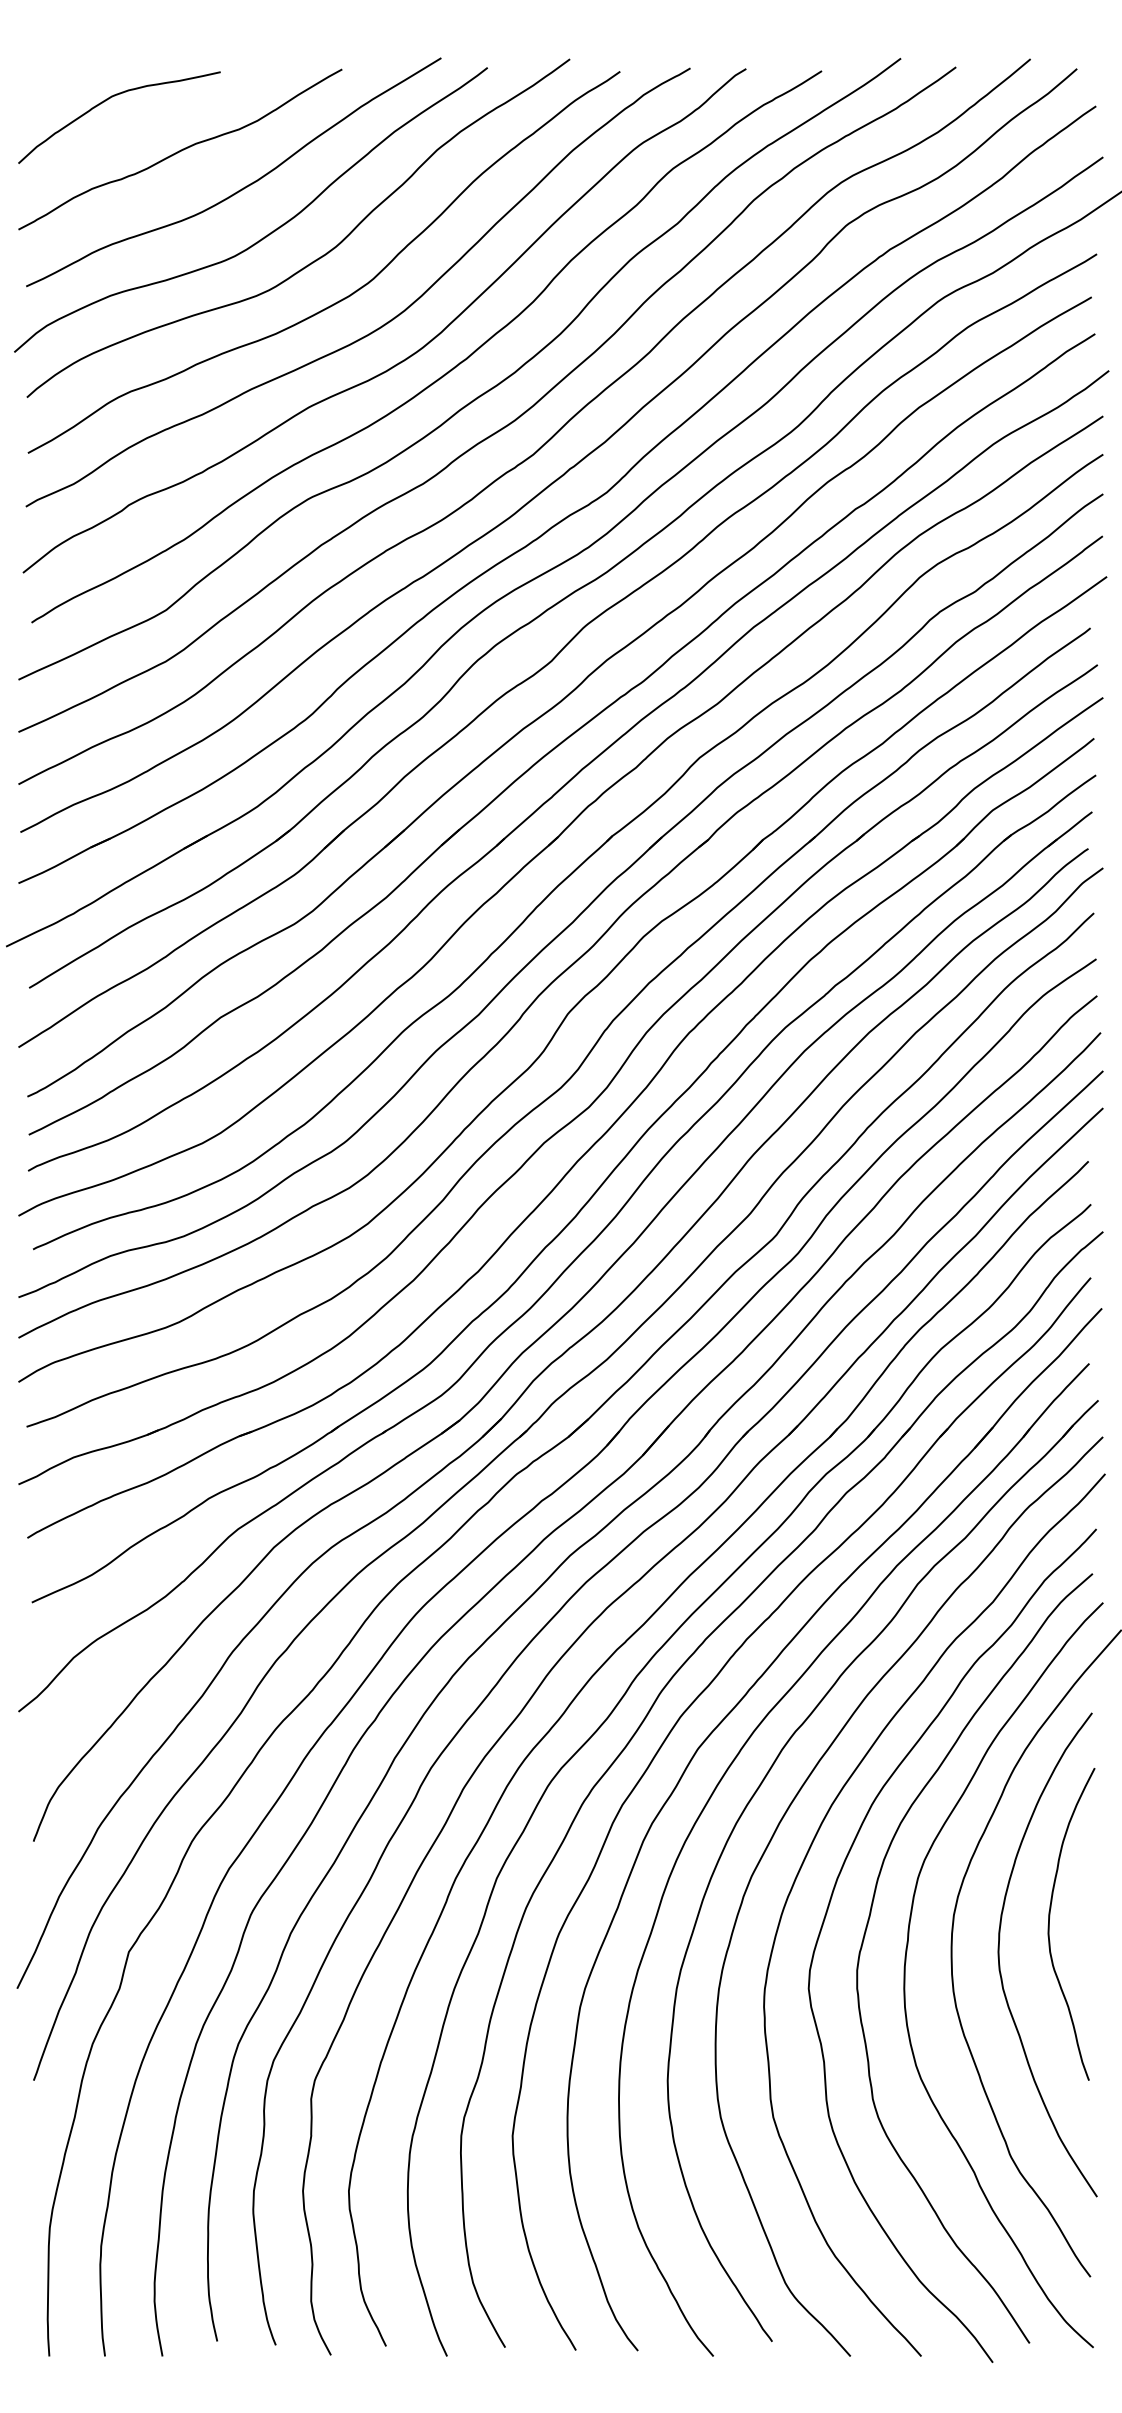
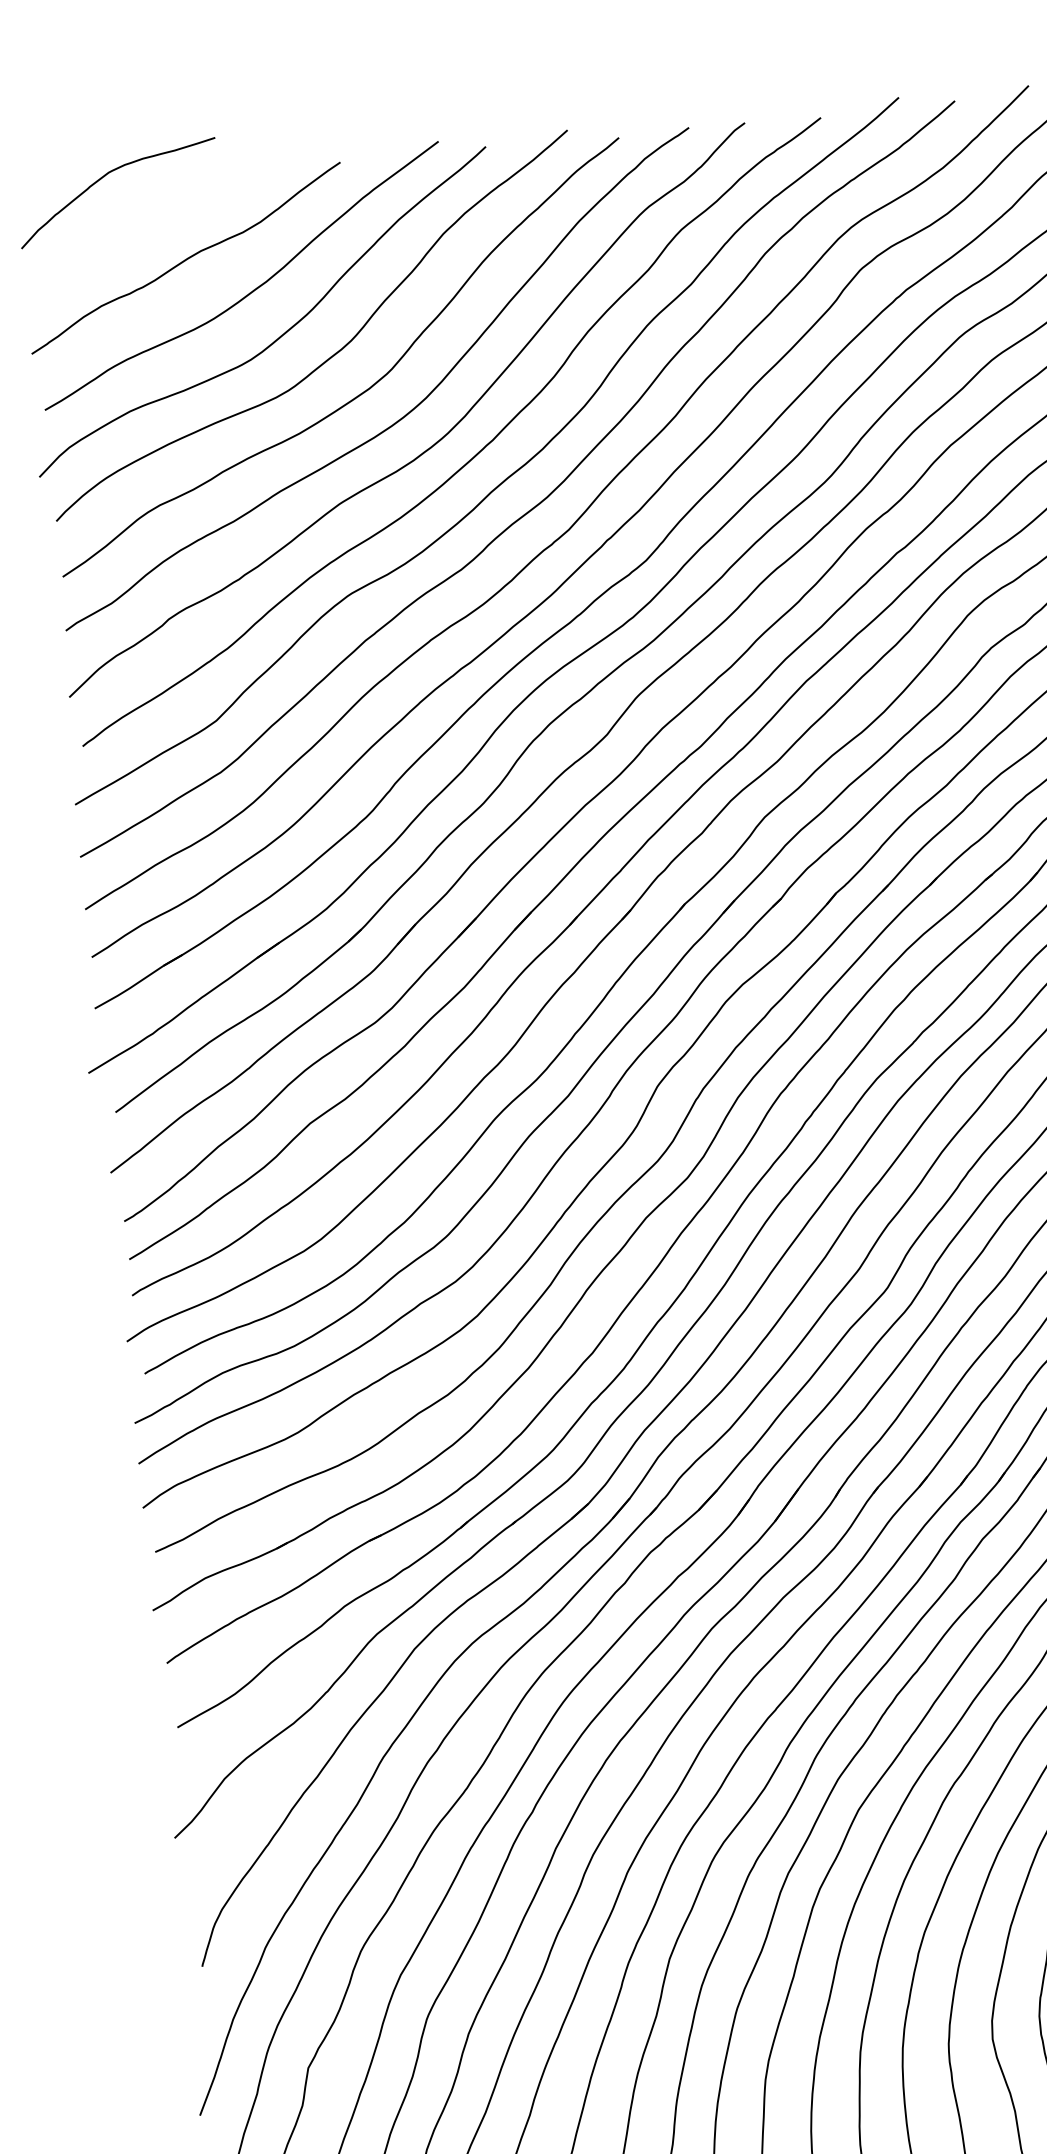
curve: (109, 99) -> (106, 175), moved

